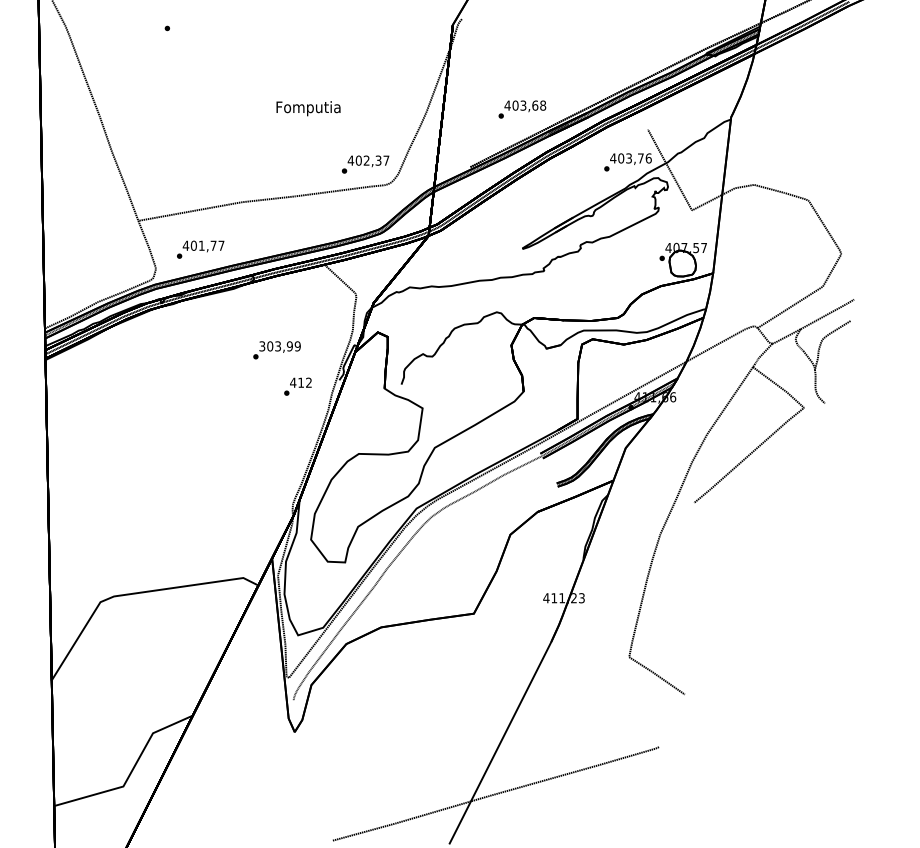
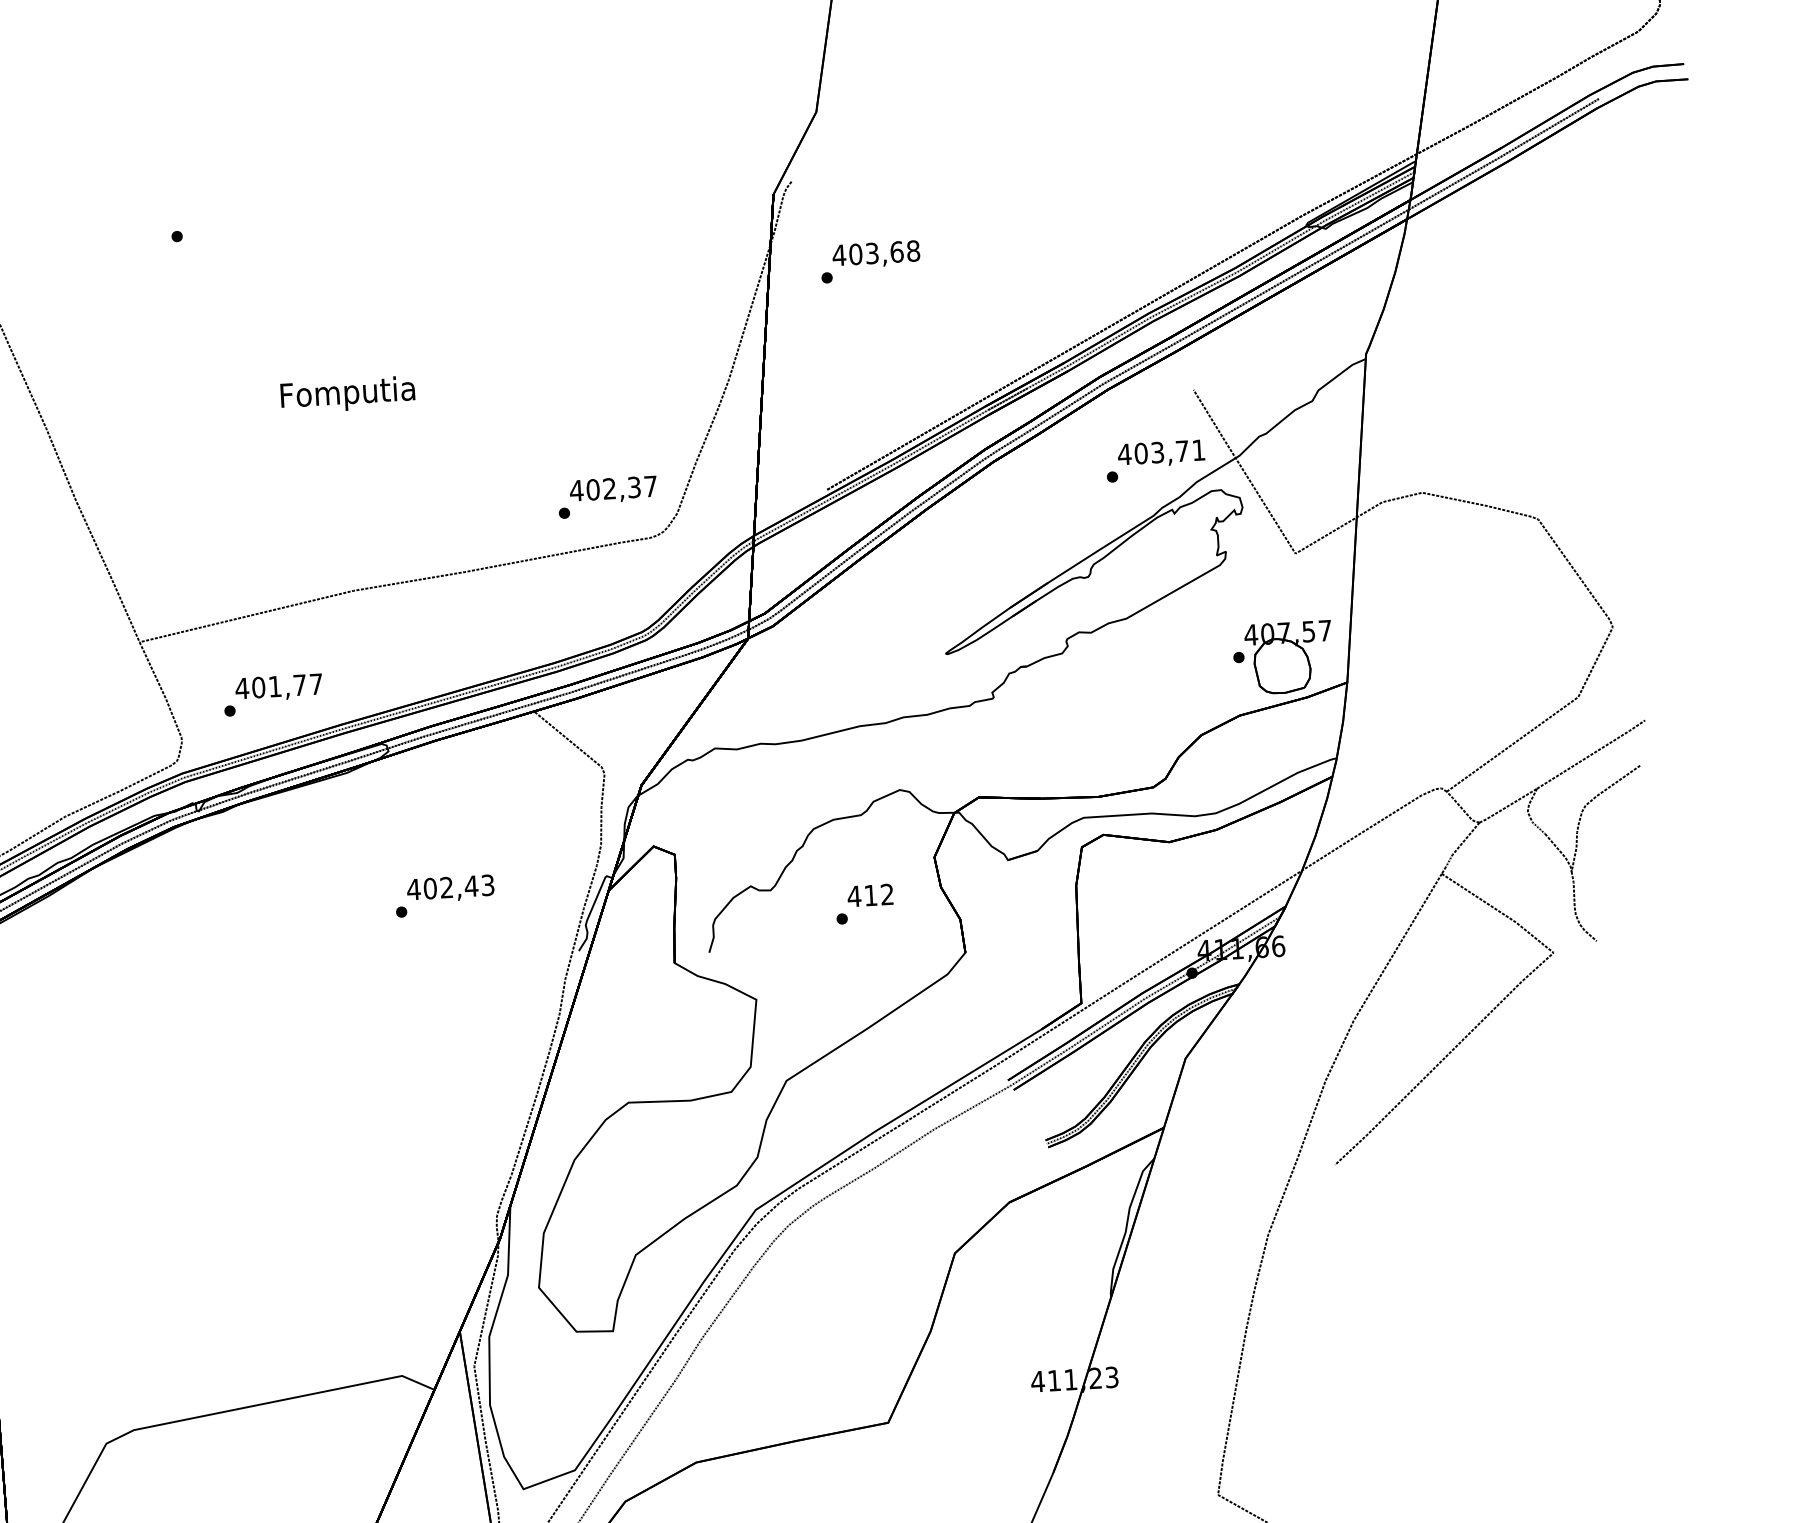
text: (308, 108) -> (347, 394), moved
text: (522, 109) -> (870, 261), moved
text: (648, 158) -> (1198, 450), 403,76 -> 403,71
text: (279, 346) -> (449, 887), 303,99 -> 402,43
text: (297, 386) -> (863, 903), moved

